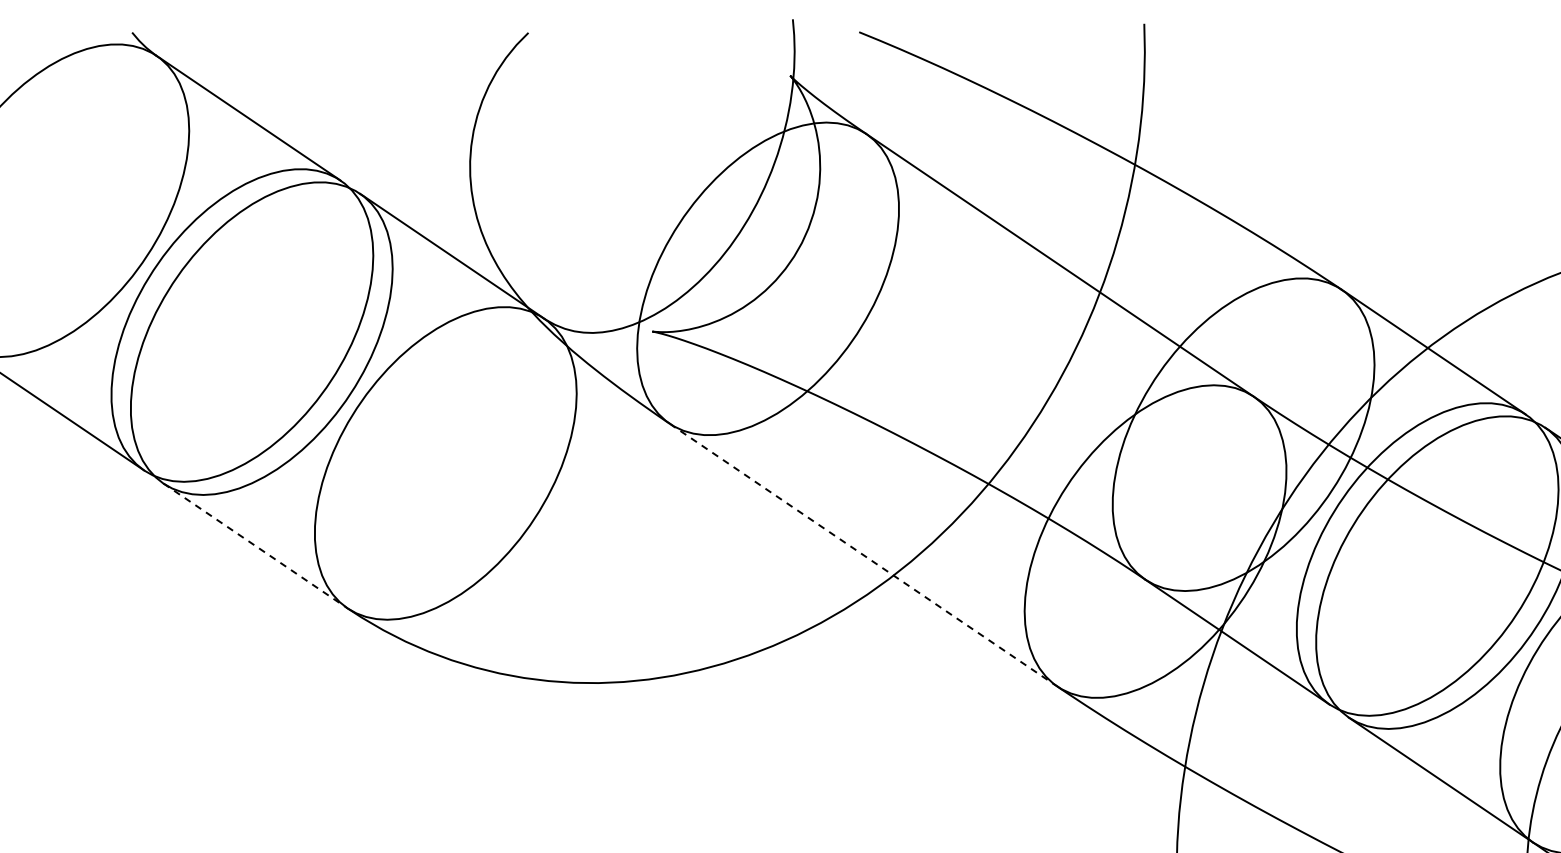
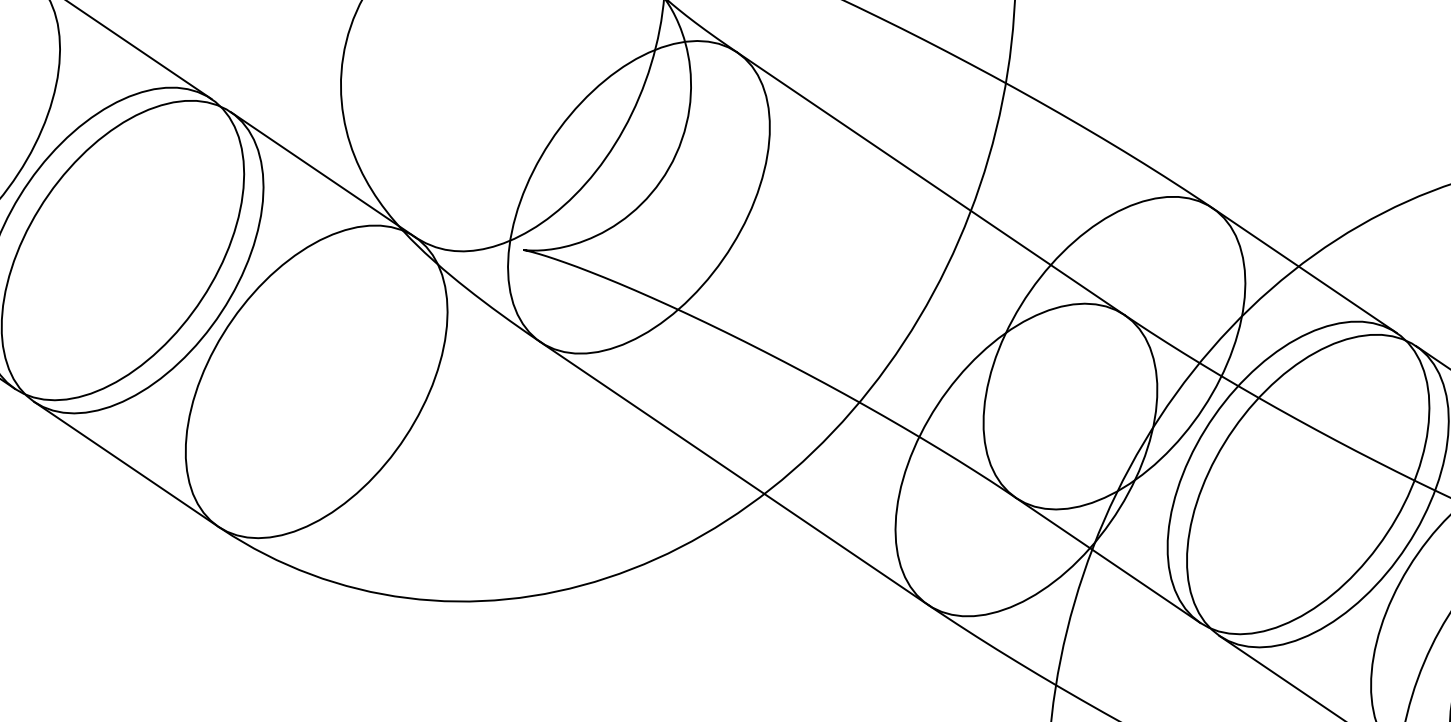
line: (255, 546) -> (126, 464), dashed -> solid
line: (863, 555) -> (734, 473), dashed -> solid

